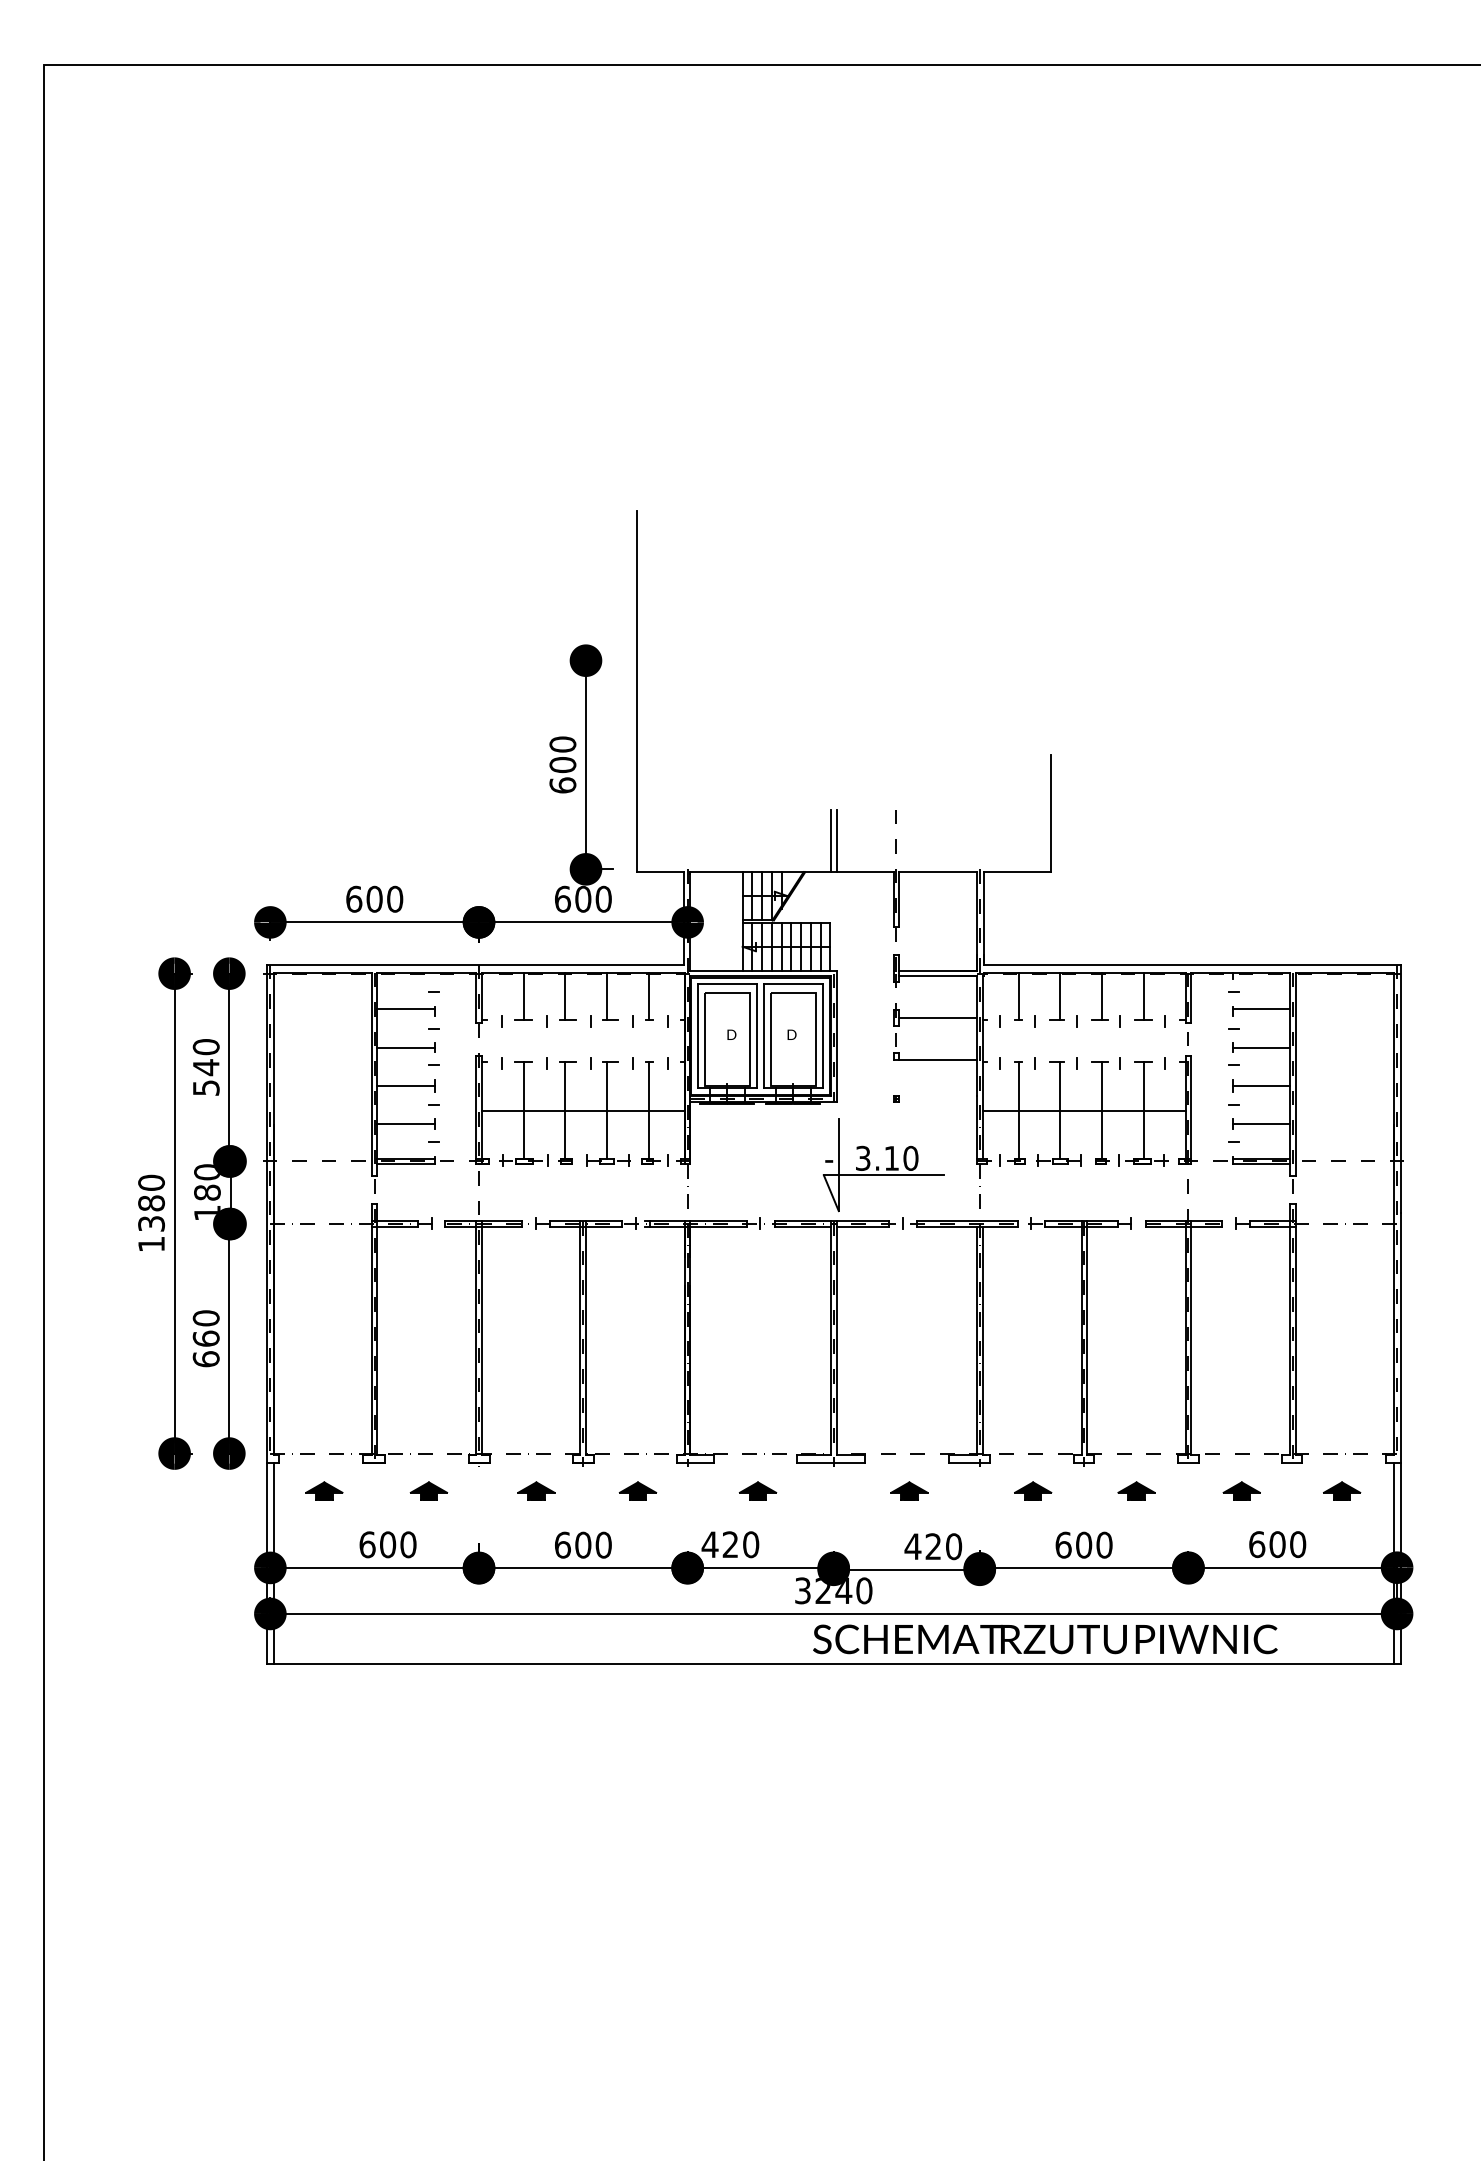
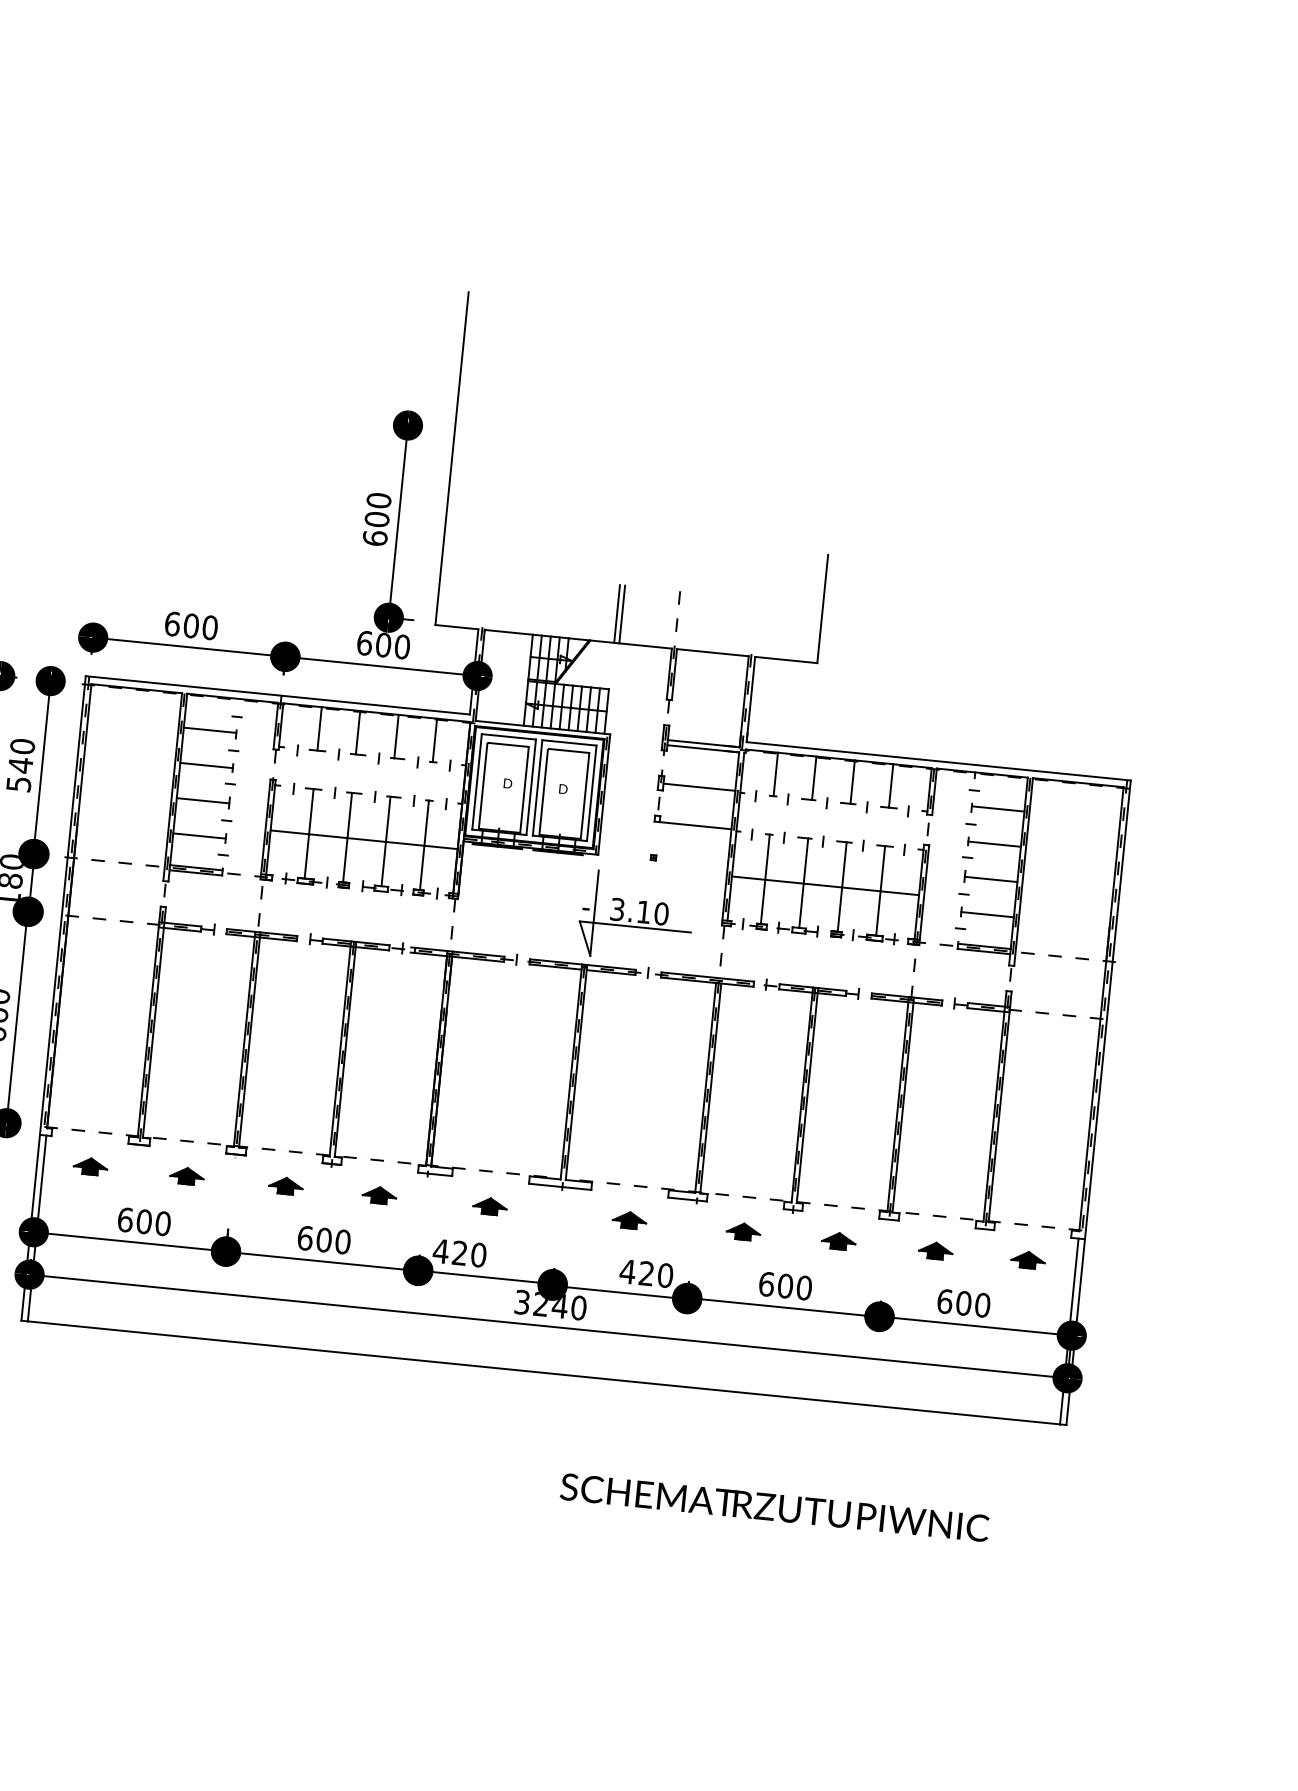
text: (1045, 1639) -> (774, 1507), moved

